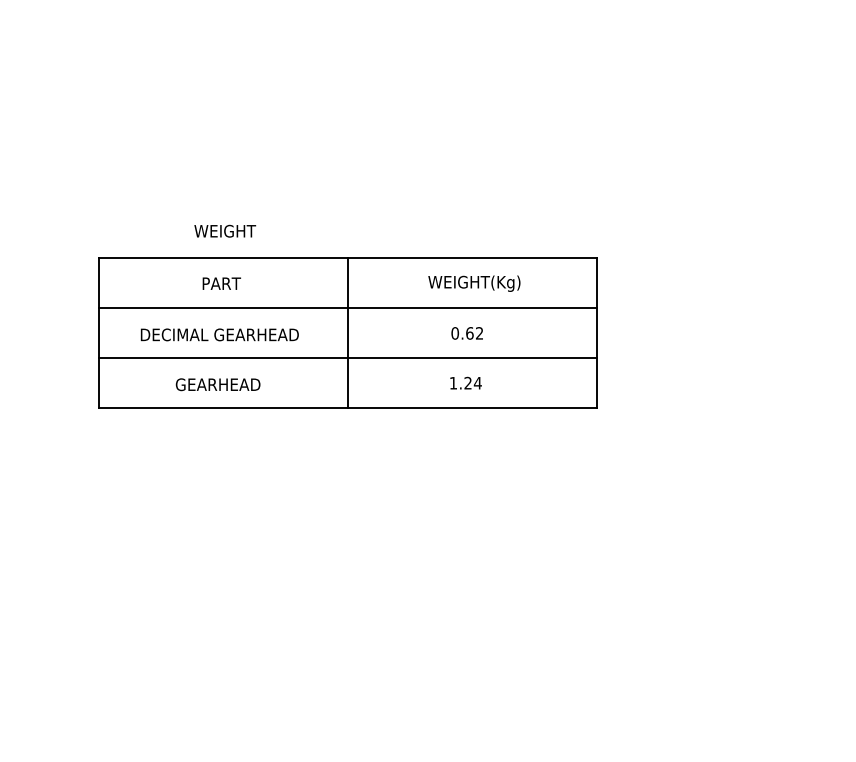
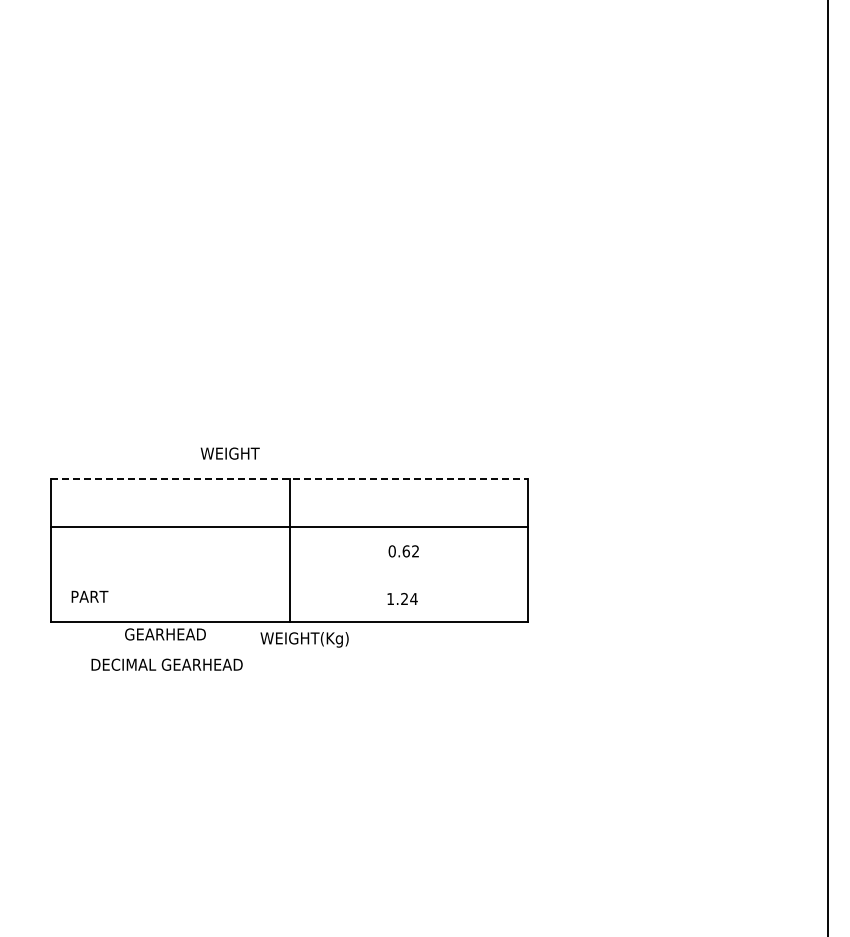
text: (224, 231) -> (229, 453), moved
line: (348, 258) -> (290, 479), solid -> dashed
text: (221, 283) -> (89, 596), moved
text: (474, 283) -> (304, 639), moved
text: (219, 334) -> (166, 664), moved
line: (347, 357) -> (289, 574), removed
text: (218, 384) -> (165, 634), moved

